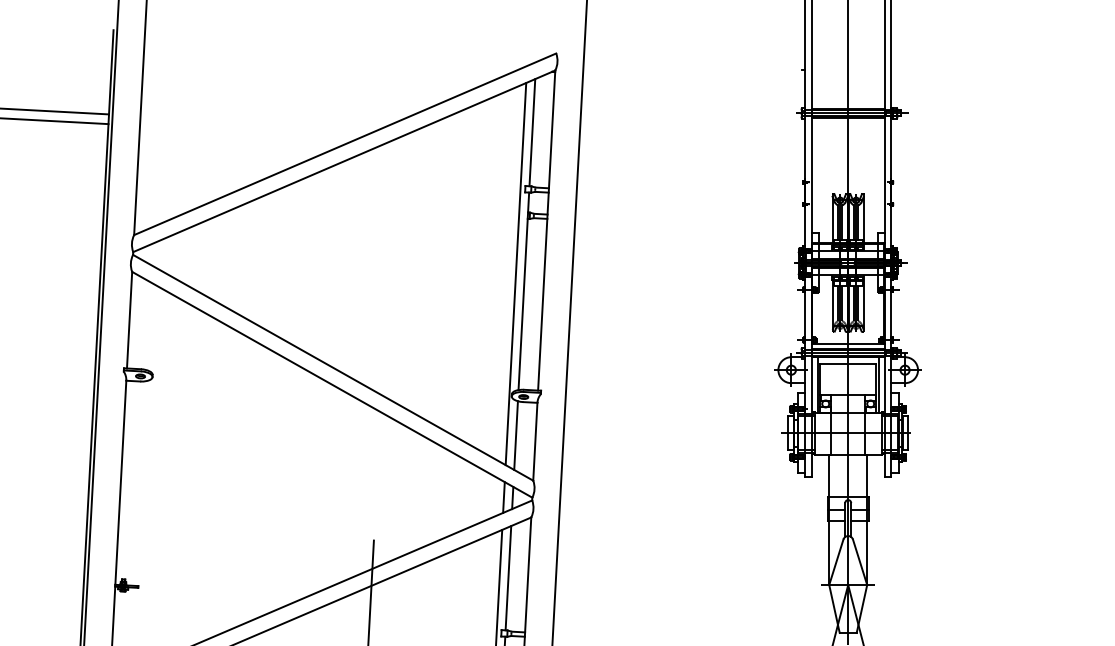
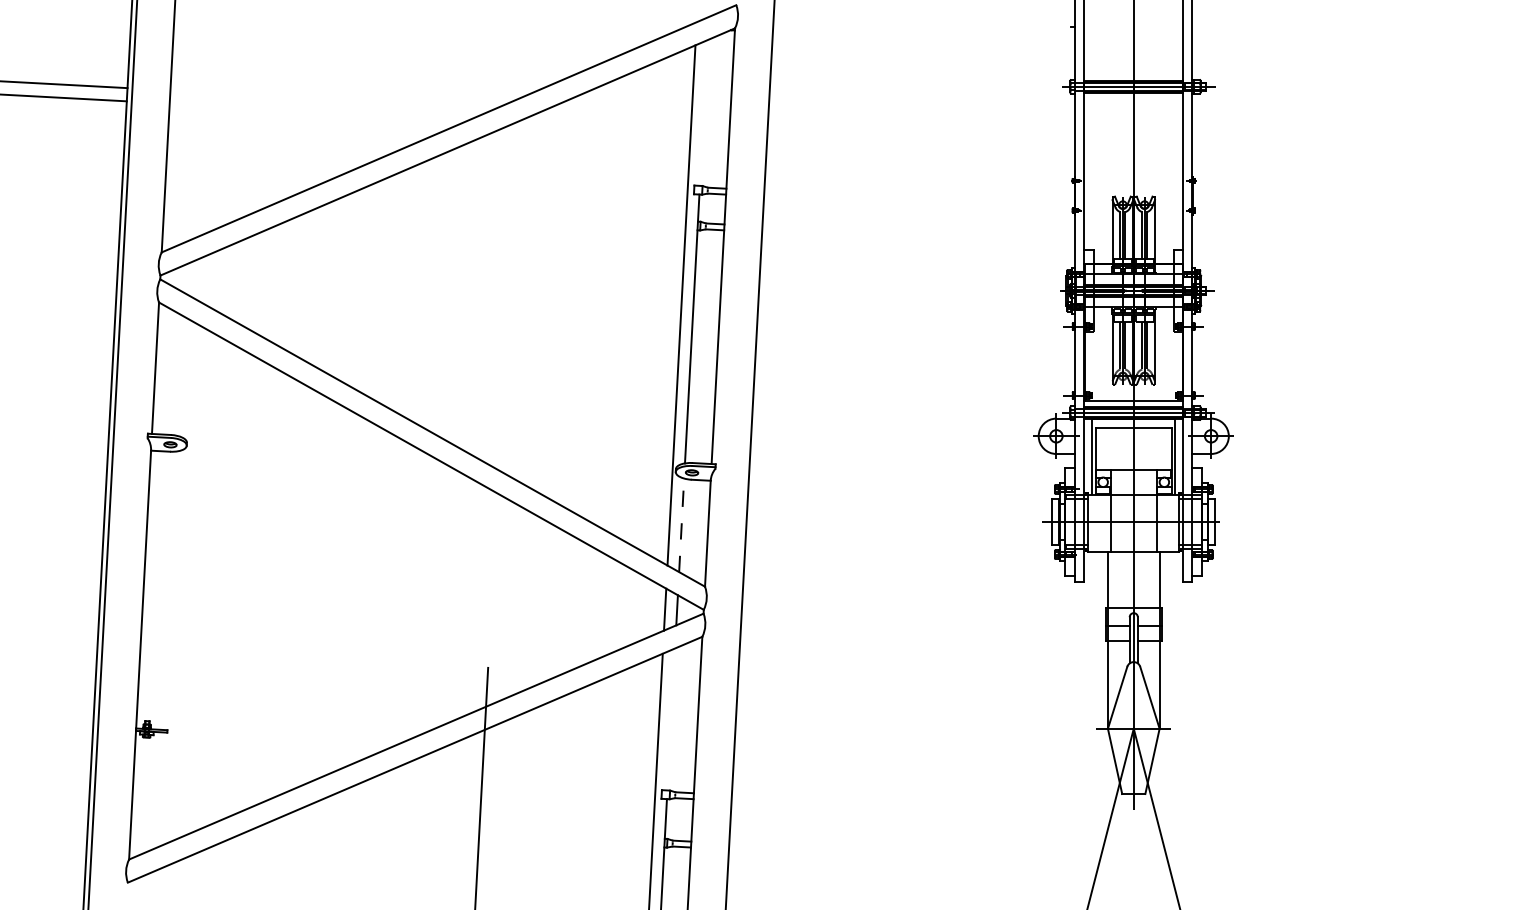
line: (532, 132) -> (703, 112), removed
line: (515, 435) -> (681, 525), solid -> dashed
line: (508, 578) -> (671, 719), removed

